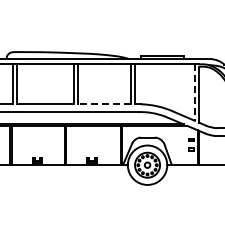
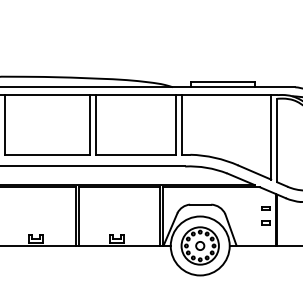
line: (194, 93) -> (270, 138), dashed -> solid
line: (104, 104) -> (135, 155), dashed -> solid

